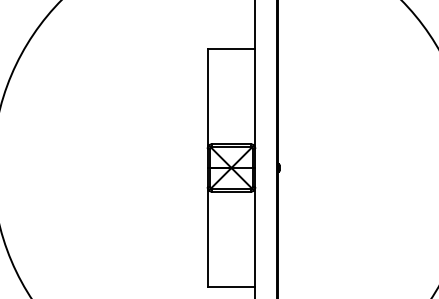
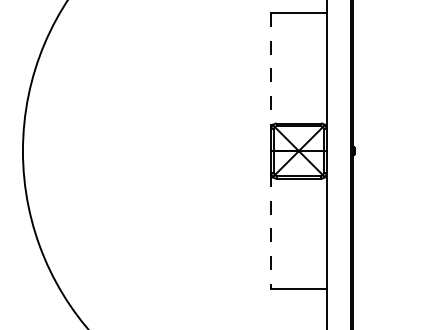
line: (207, 99) -> (271, 71), solid -> dashed
line: (207, 237) -> (271, 231), solid -> dashed

